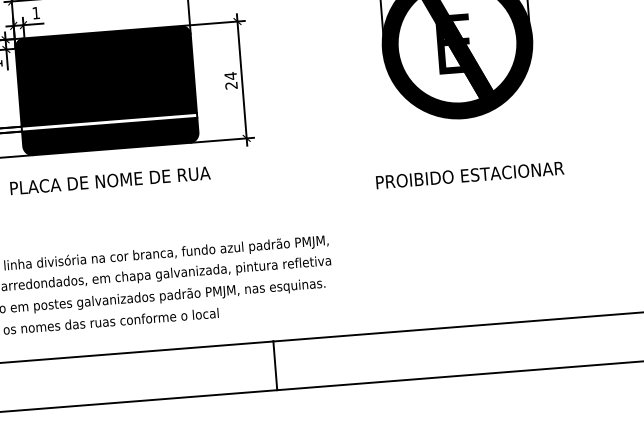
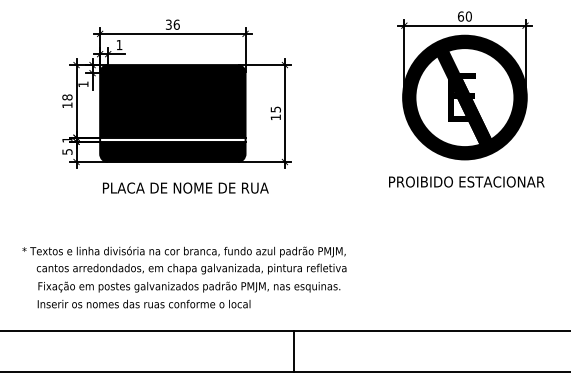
text: (230, 80) -> (275, 113), 24 -> 15
text: (469, 174) -> (466, 181), moved
text: (109, 180) -> (185, 187), moved

